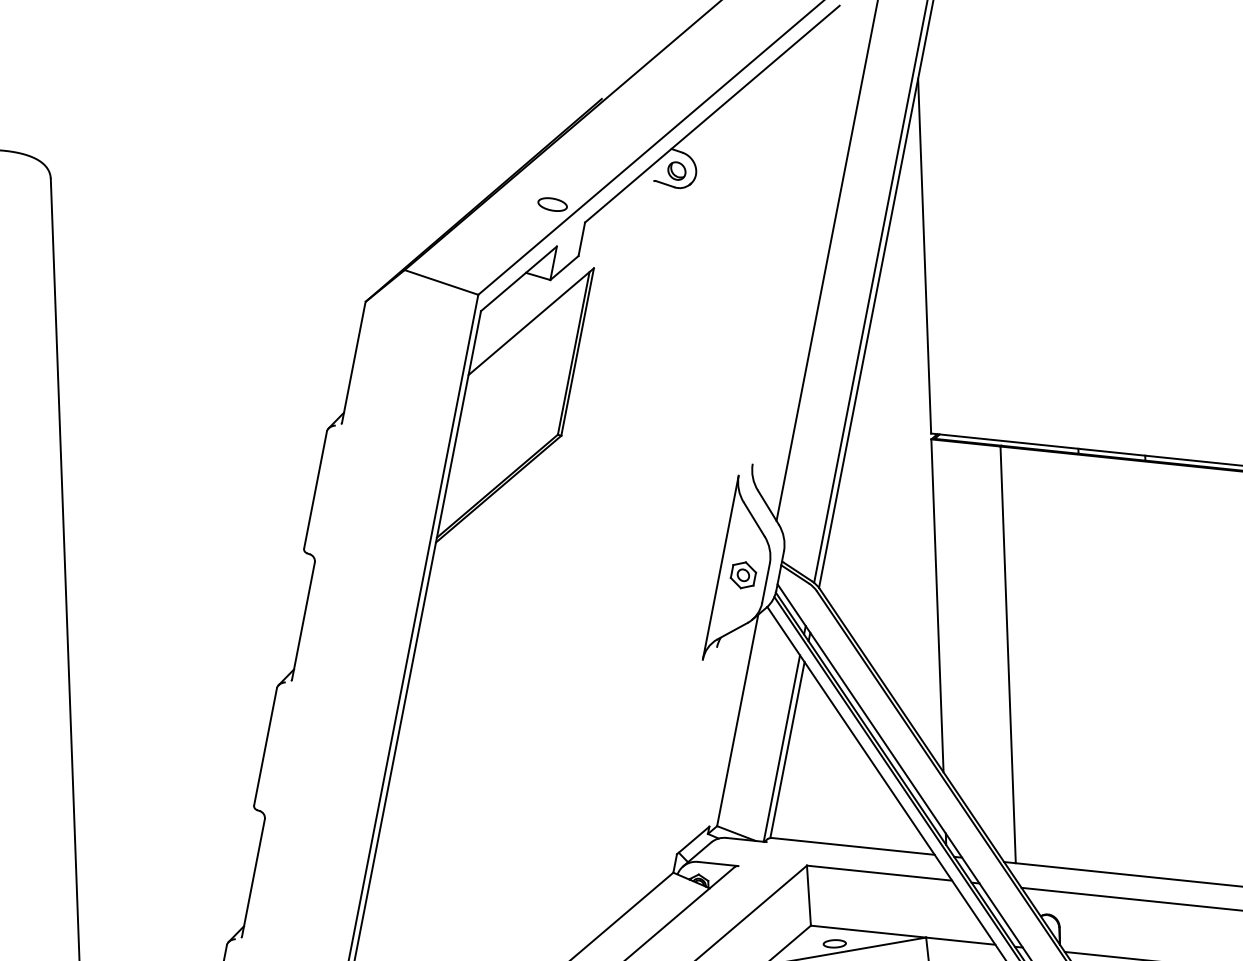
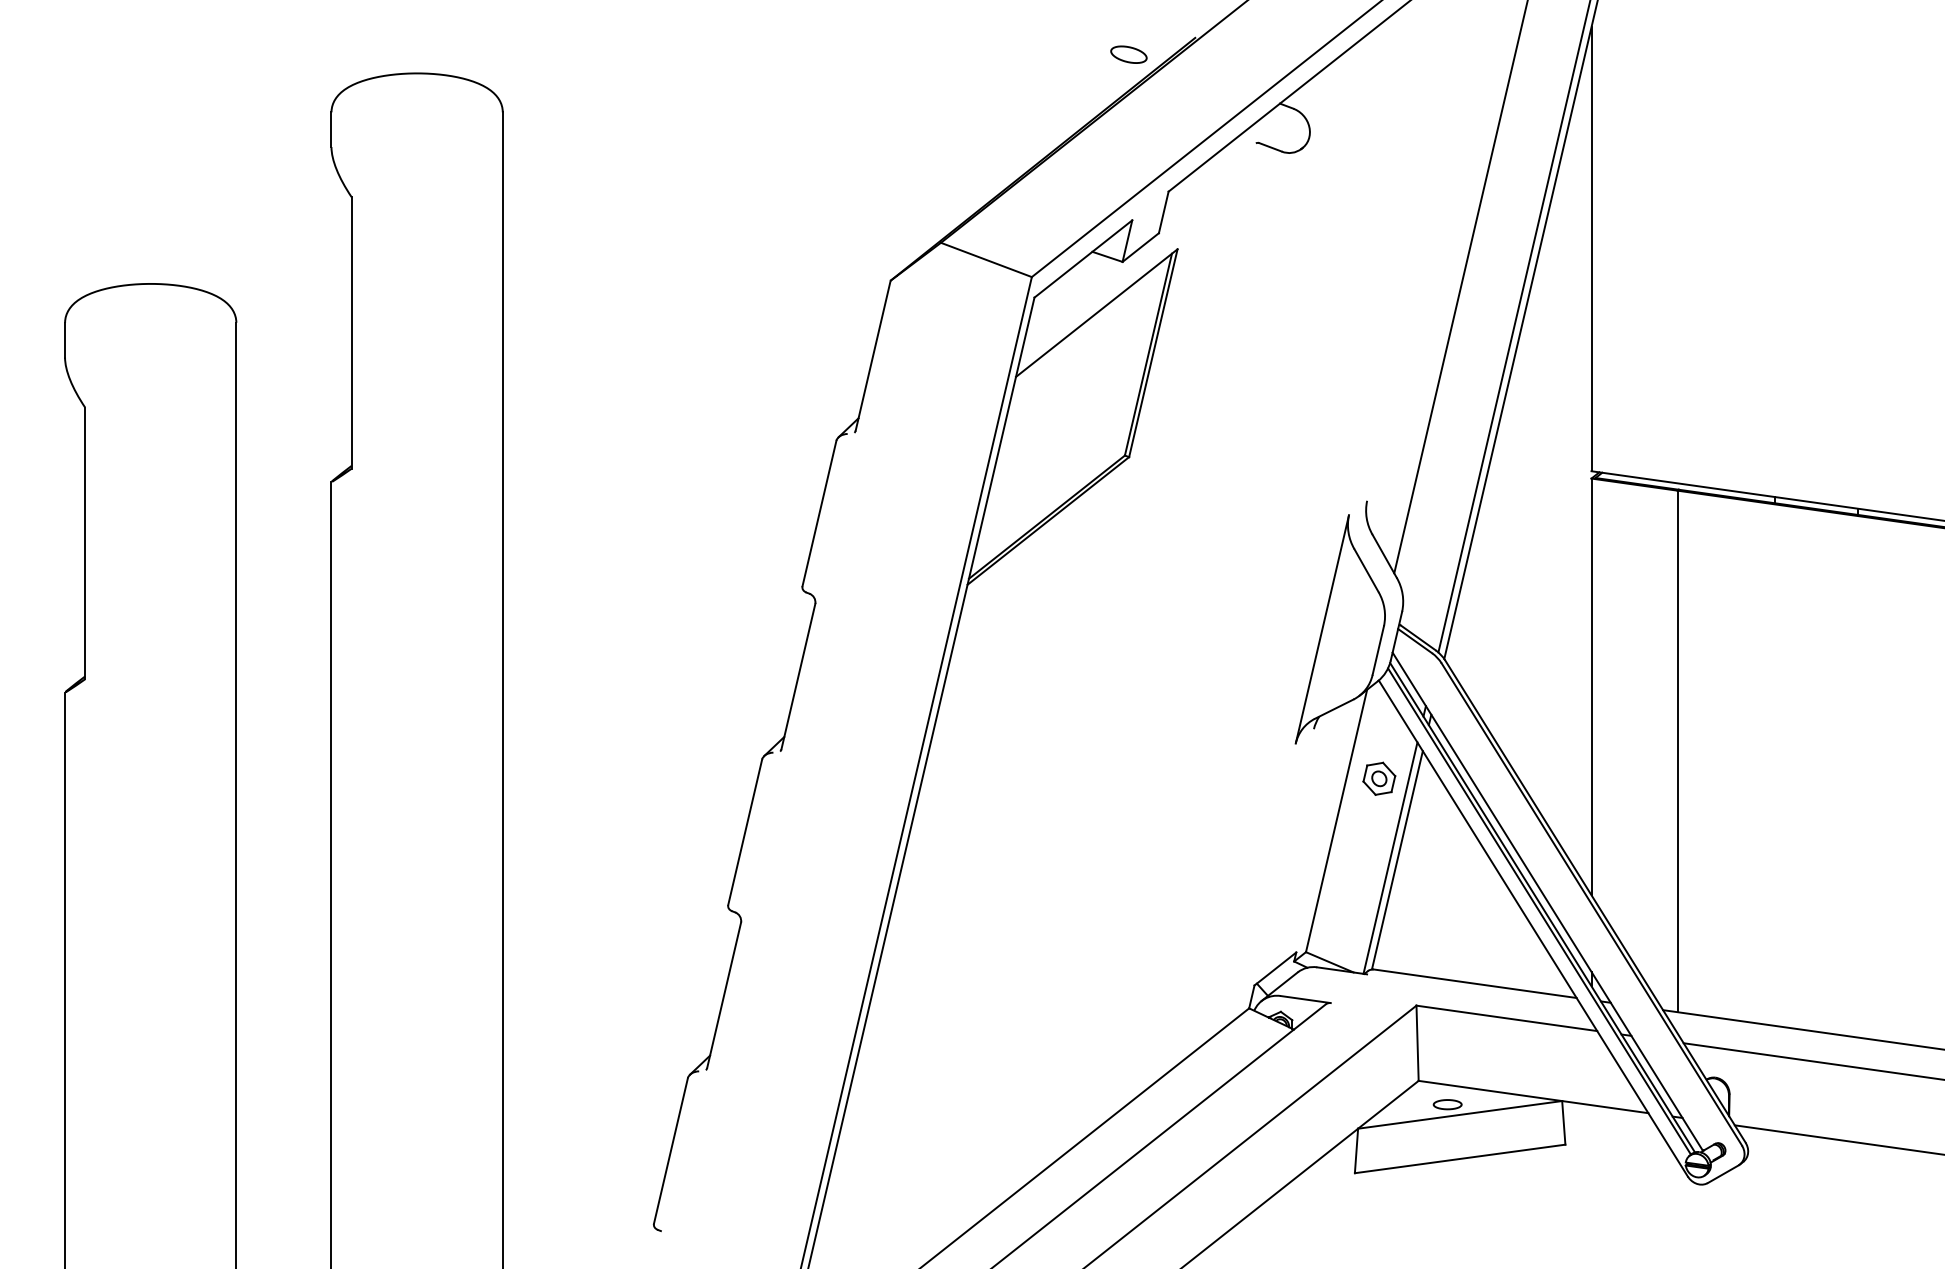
part: (676, 171) -> (1285, 131), removed
part: (552, 204) -> (1128, 54), moved
part: (743, 575) -> (1379, 778), moved

